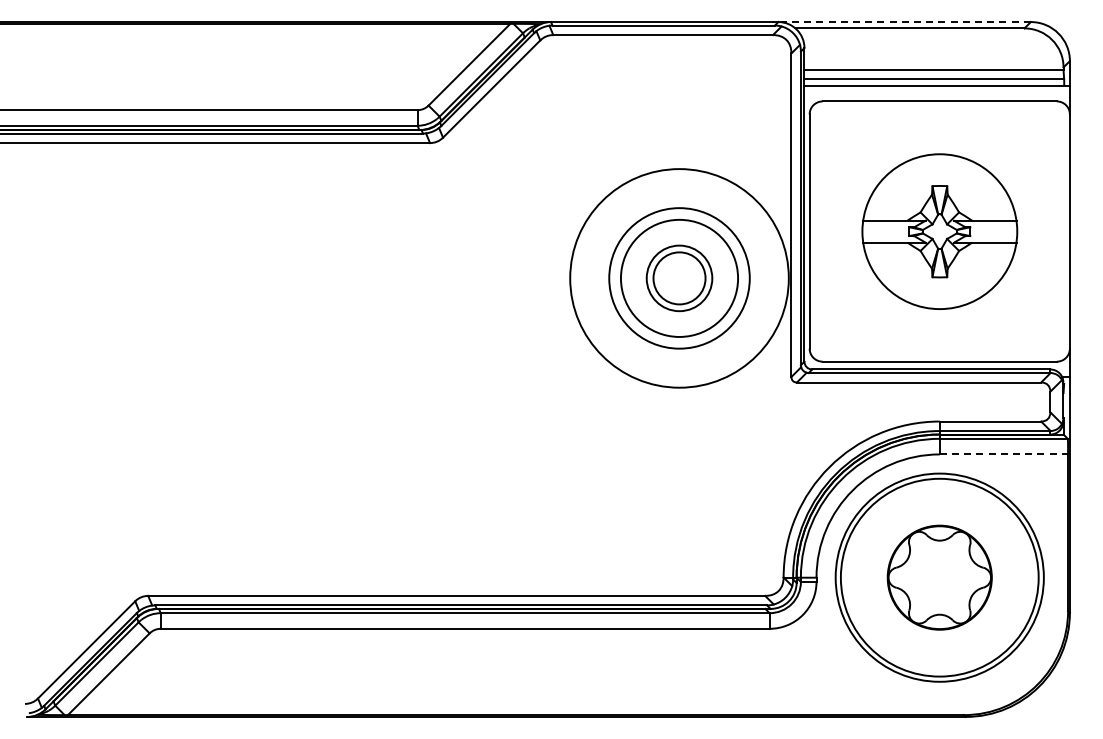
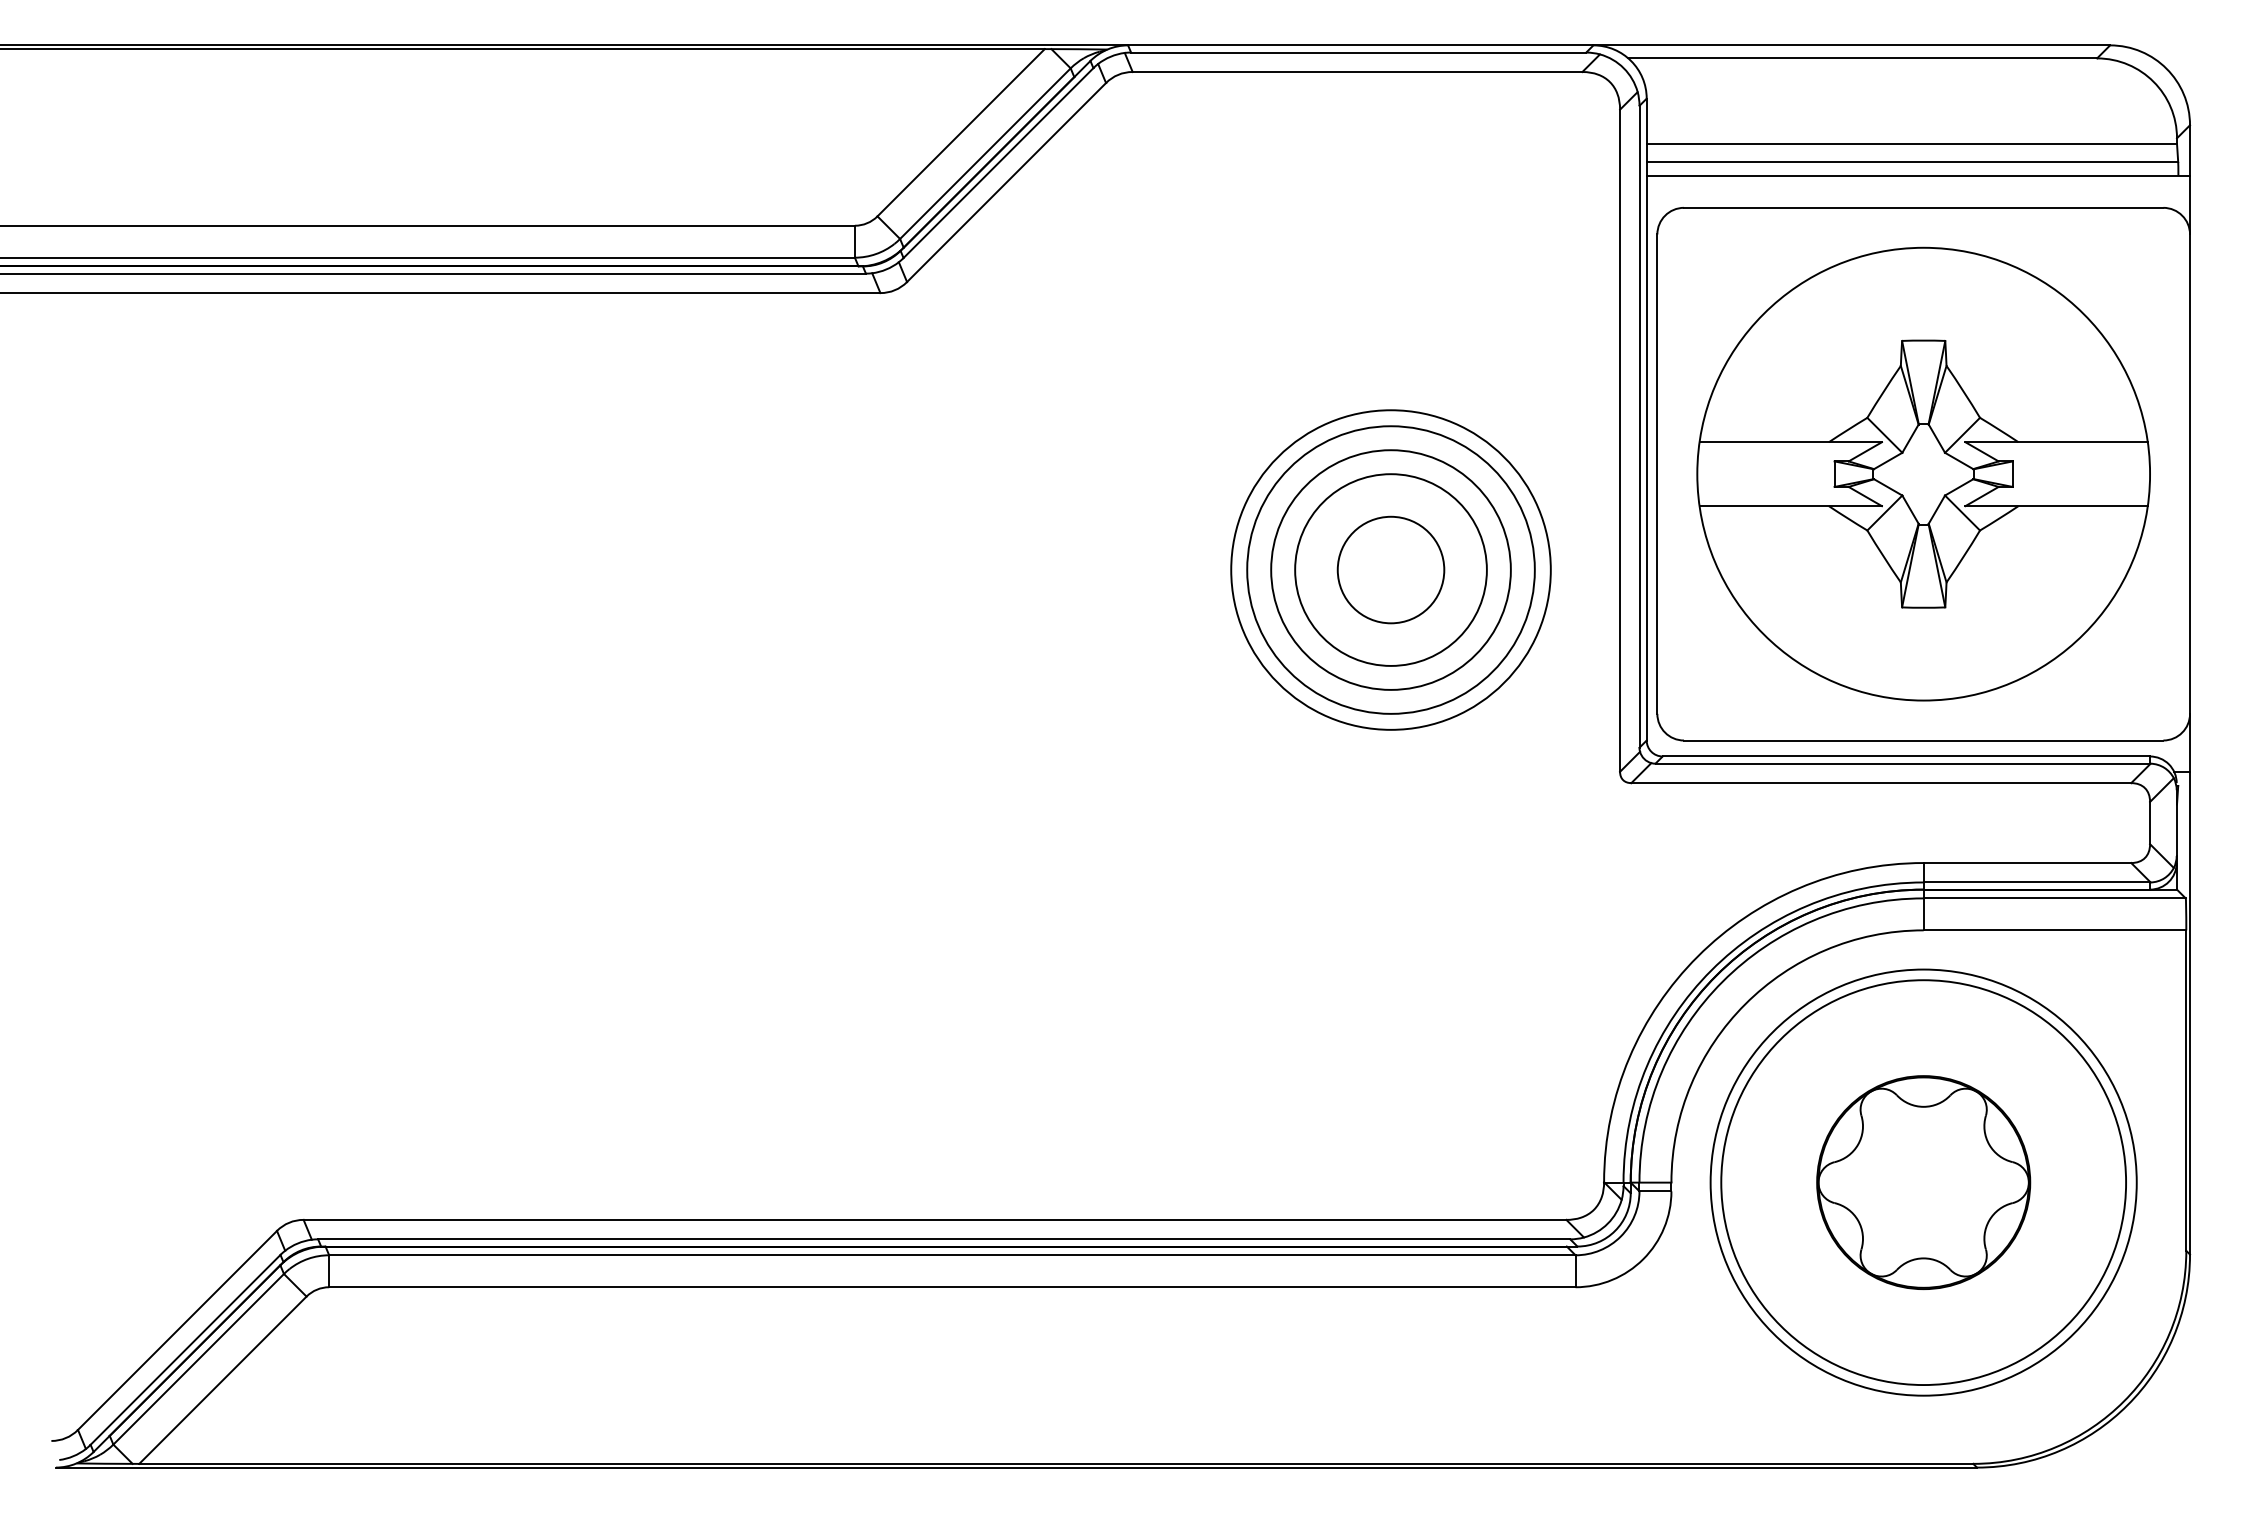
line: (904, 22) -> (1851, 46), dashed -> solid
part: (939, 231) -> (1923, 474), size x1.43
circle: (679, 278) -> (1390, 570), size x0.71
circle: (679, 278) -> (1390, 570), size x1.43
line: (1004, 454) -> (2056, 930), dashed -> solid

